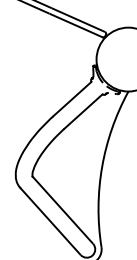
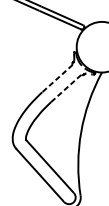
line: (72, 99) -> (57, 78), solid -> dashed
line: (83, 111) -> (66, 88), solid -> dashed

